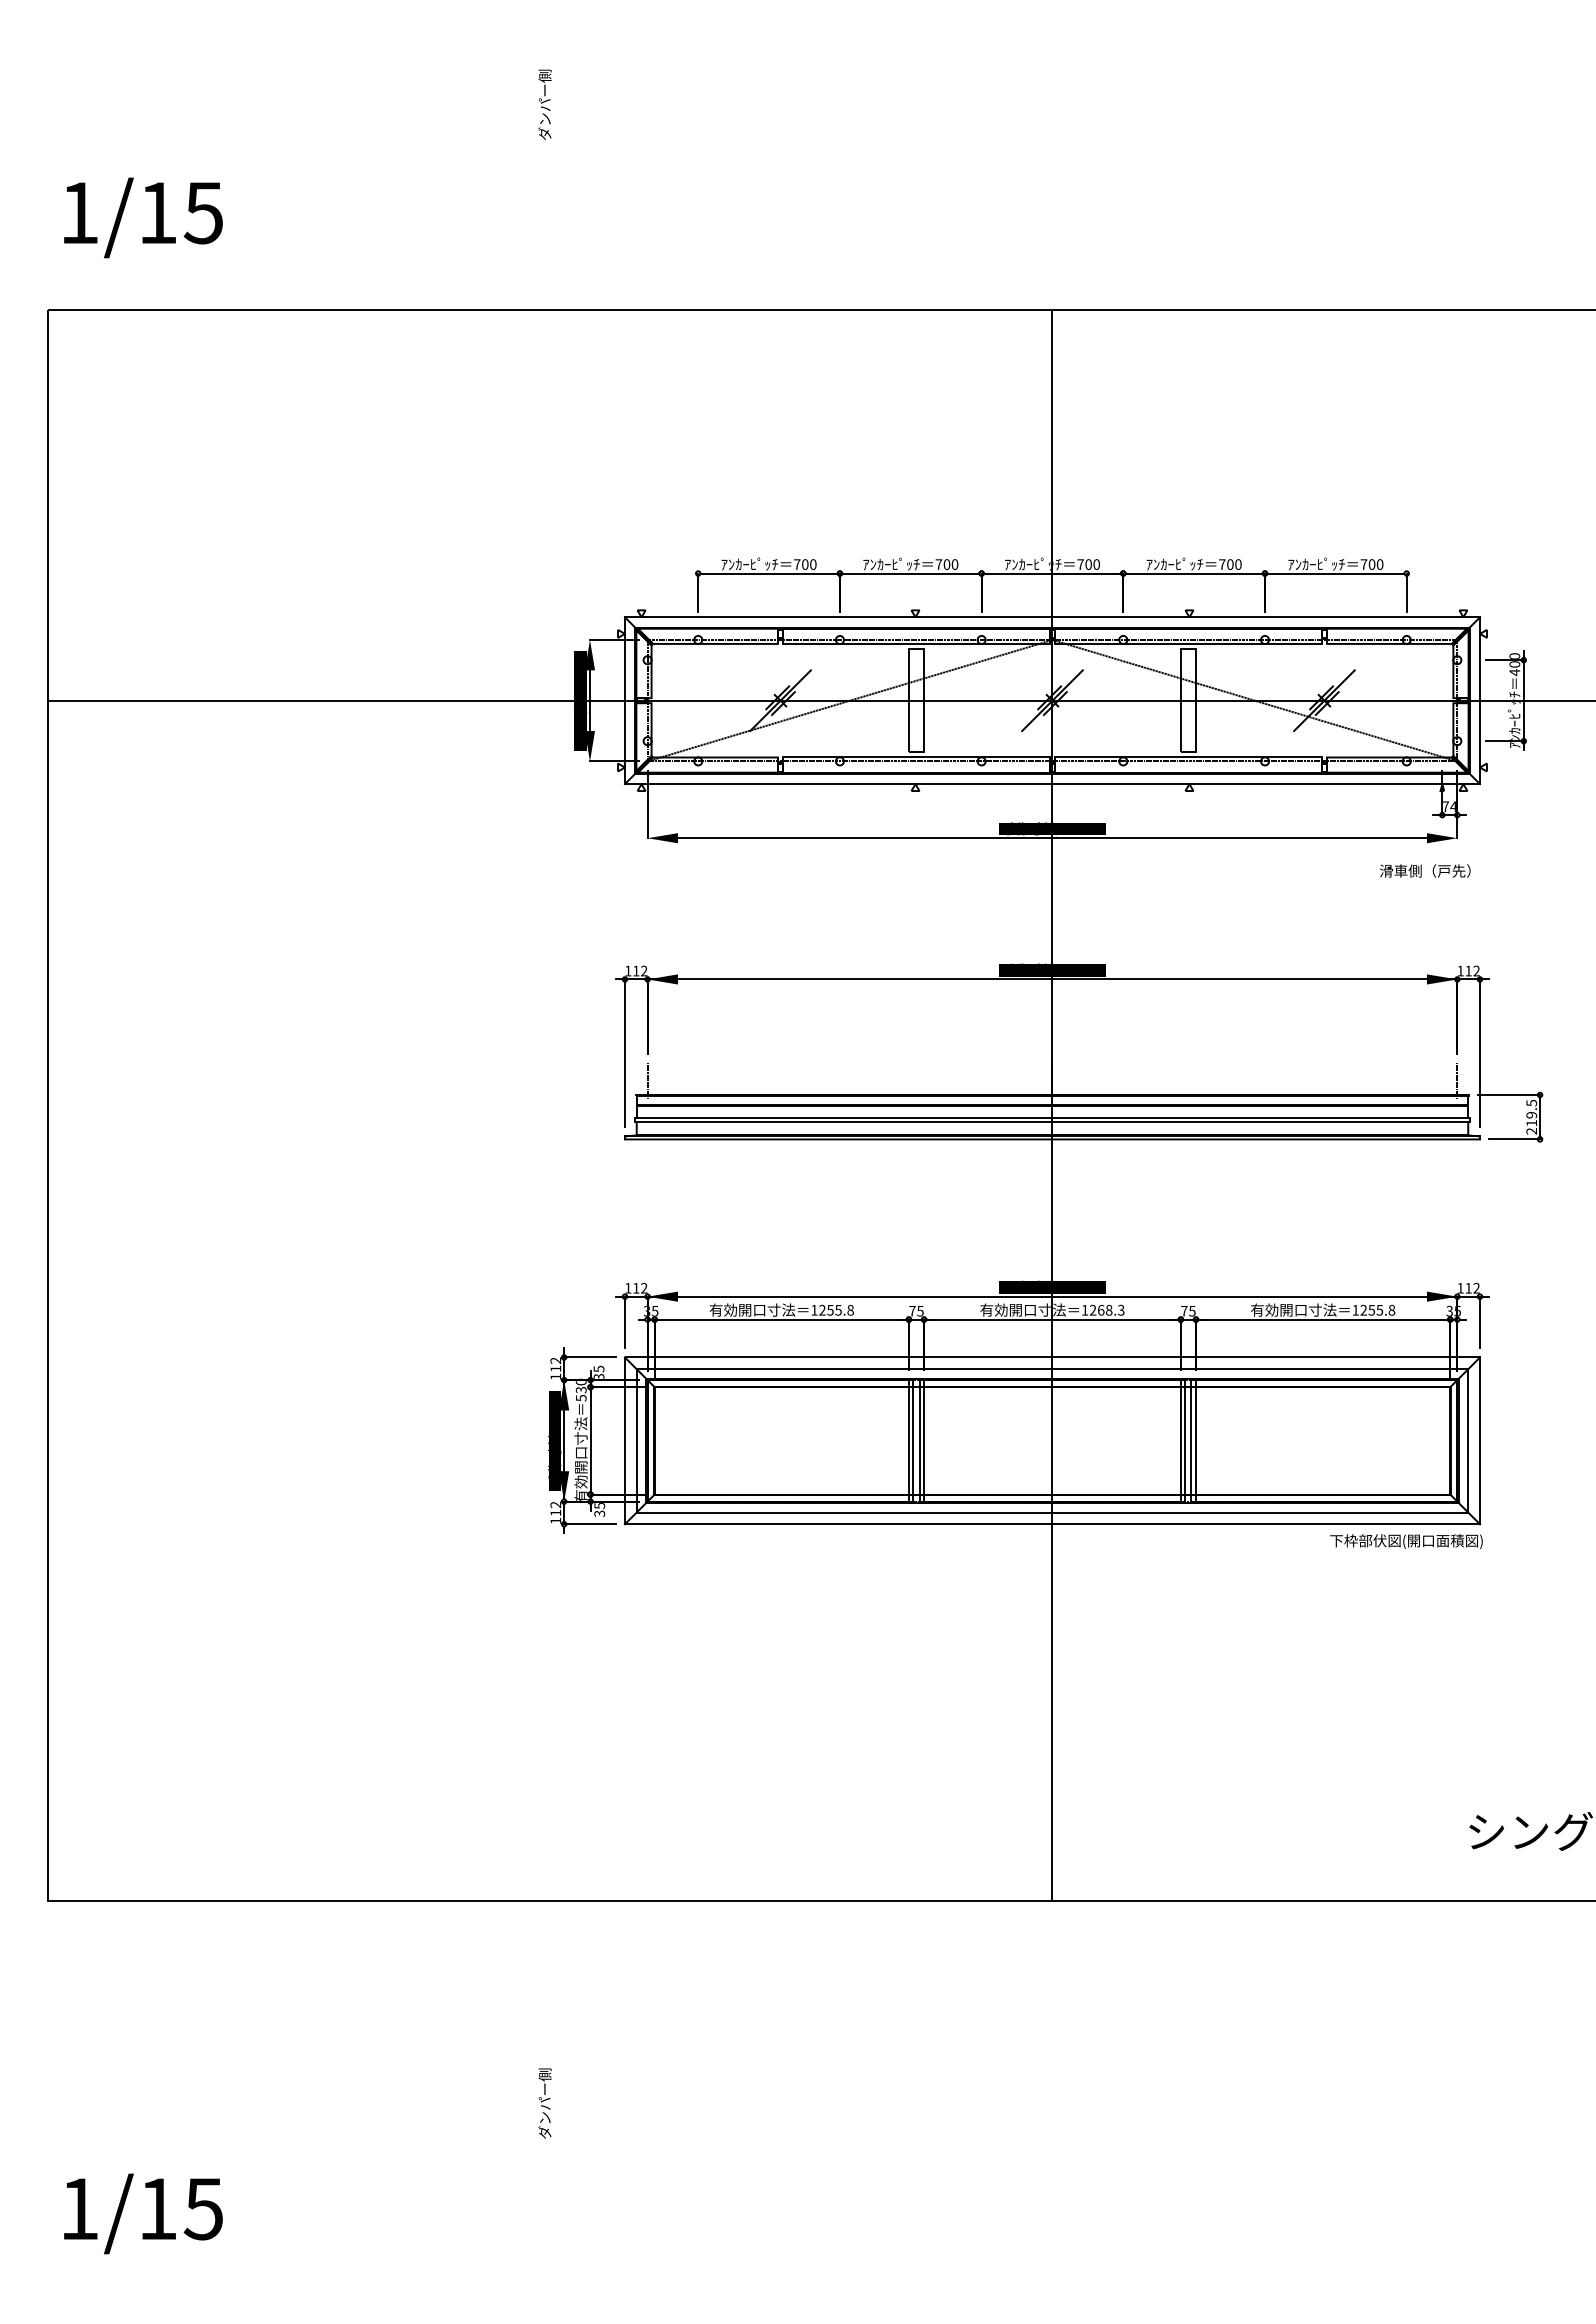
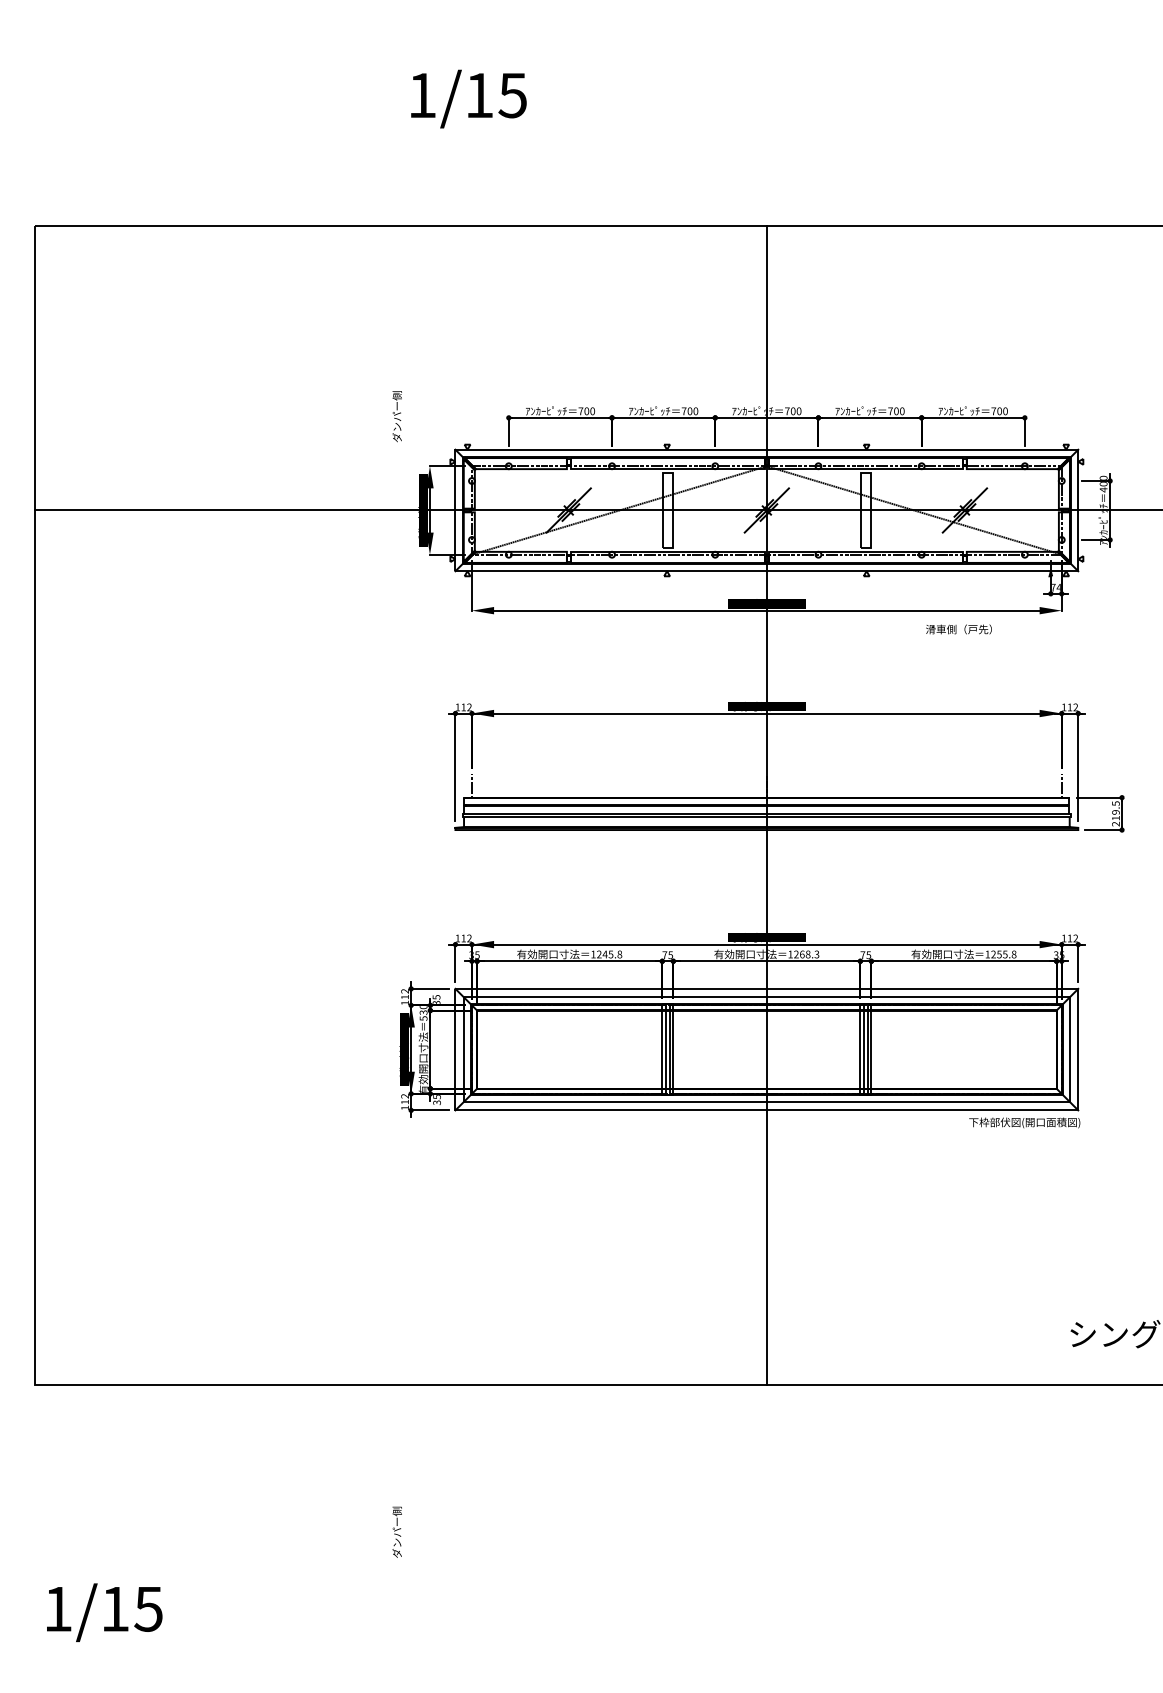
text: (544, 104) -> (396, 416), moved
text: (143, 217) -> (468, 98), moved
text: (1425, 870) -> (959, 629), moved
text: (830, 1310) -> (605, 954), 1255.8 -> 1245.8

